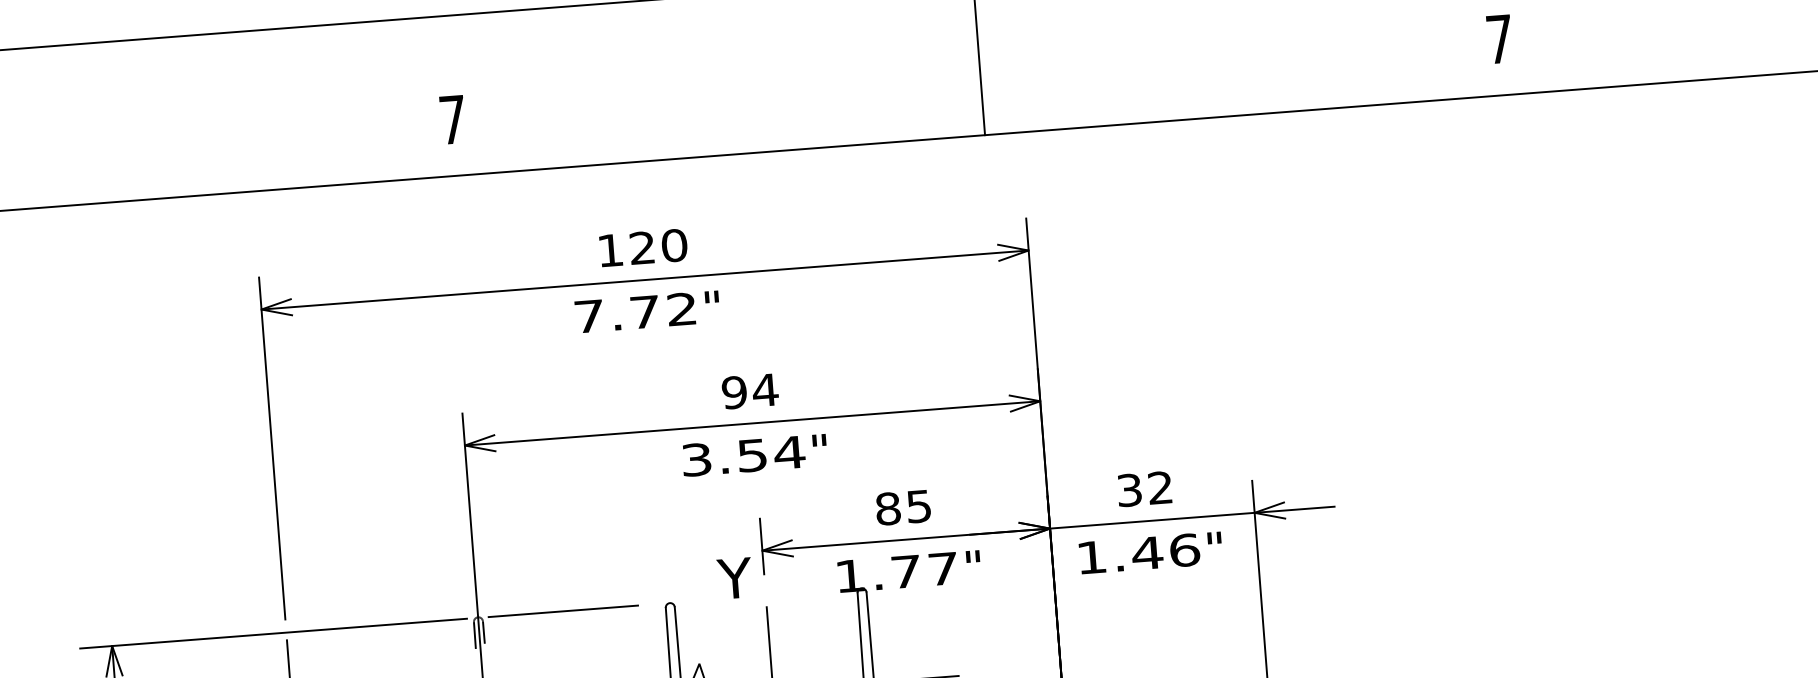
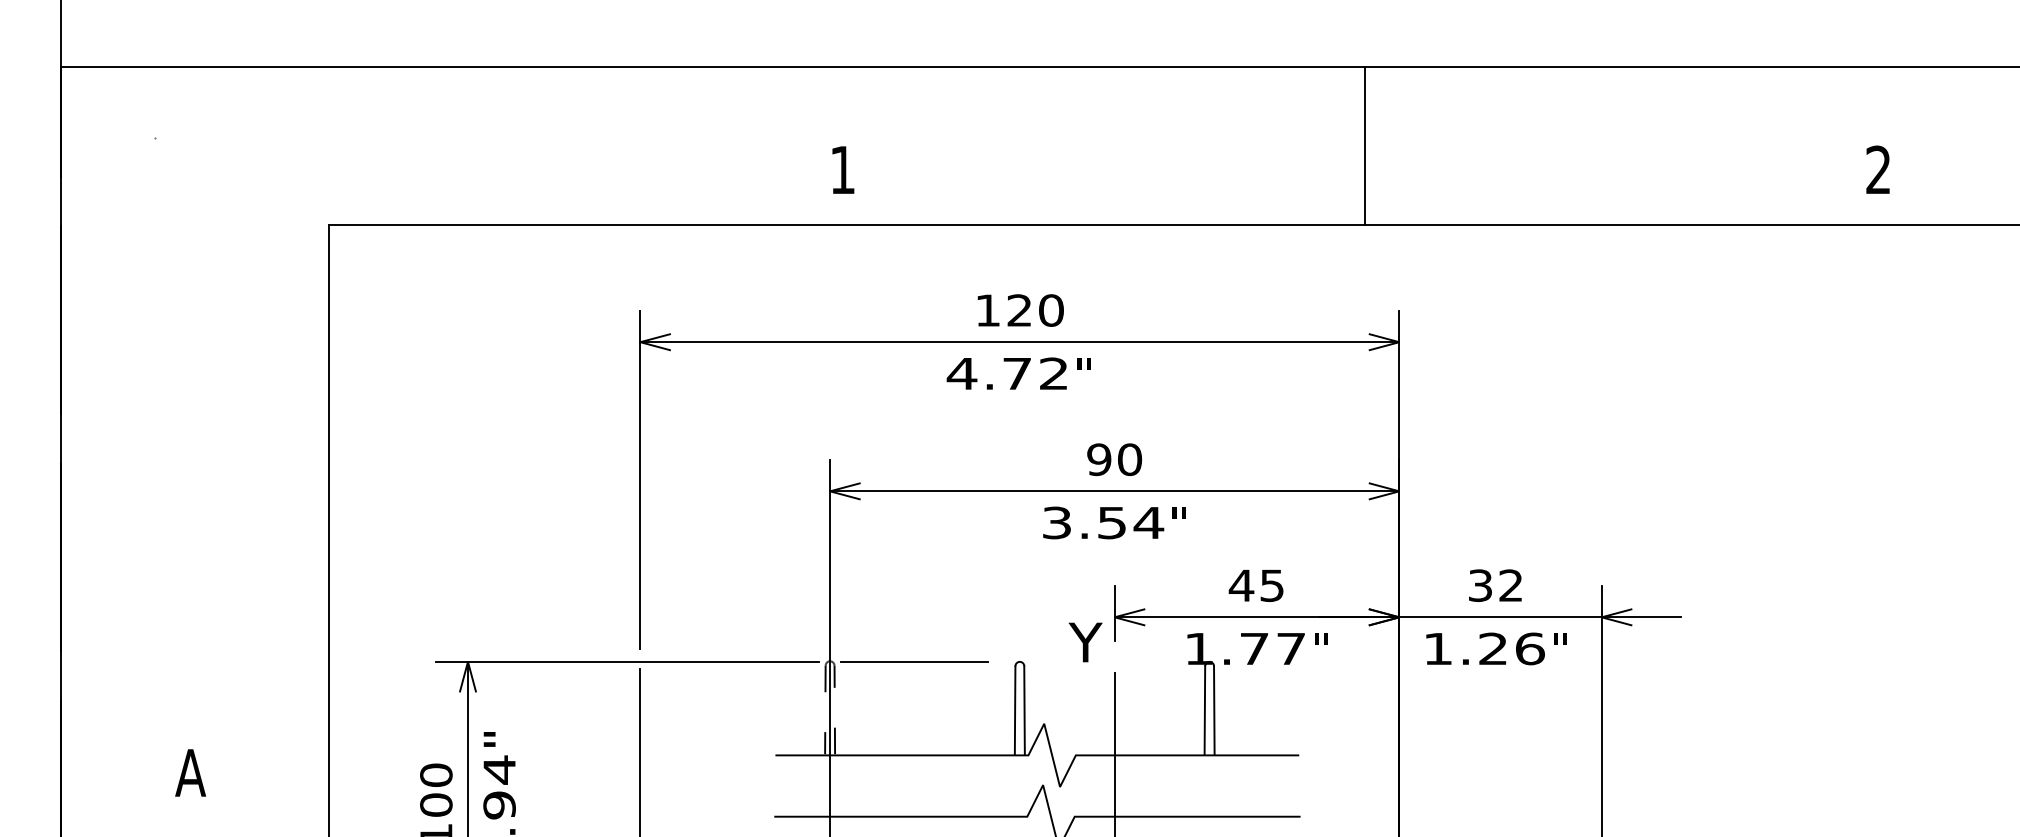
text: (1499, 38) -> (1878, 169), 7 -> 2
text: (452, 119) -> (842, 169), 7 -> 1
text: (588, 316) -> (961, 373), 7.72 -> 4.72
text: (765, 390) -> (1129, 459), 94 -> 90
text: (888, 508) -> (1241, 585), 85 -> 45
text: (1147, 552) -> (1493, 648), 1.46 -> 1.26

